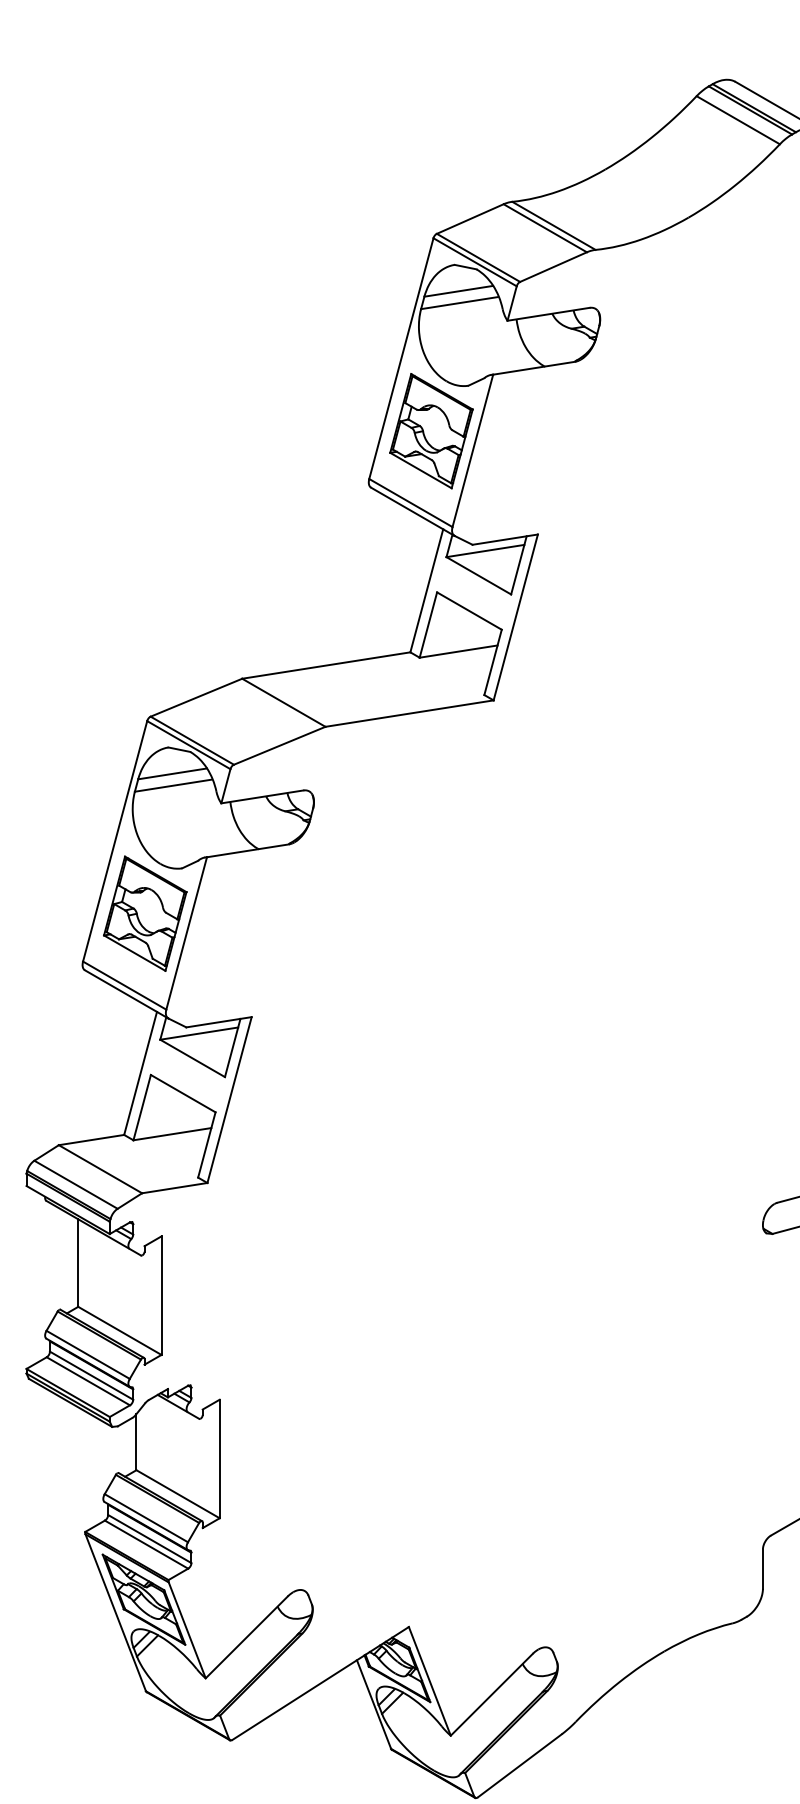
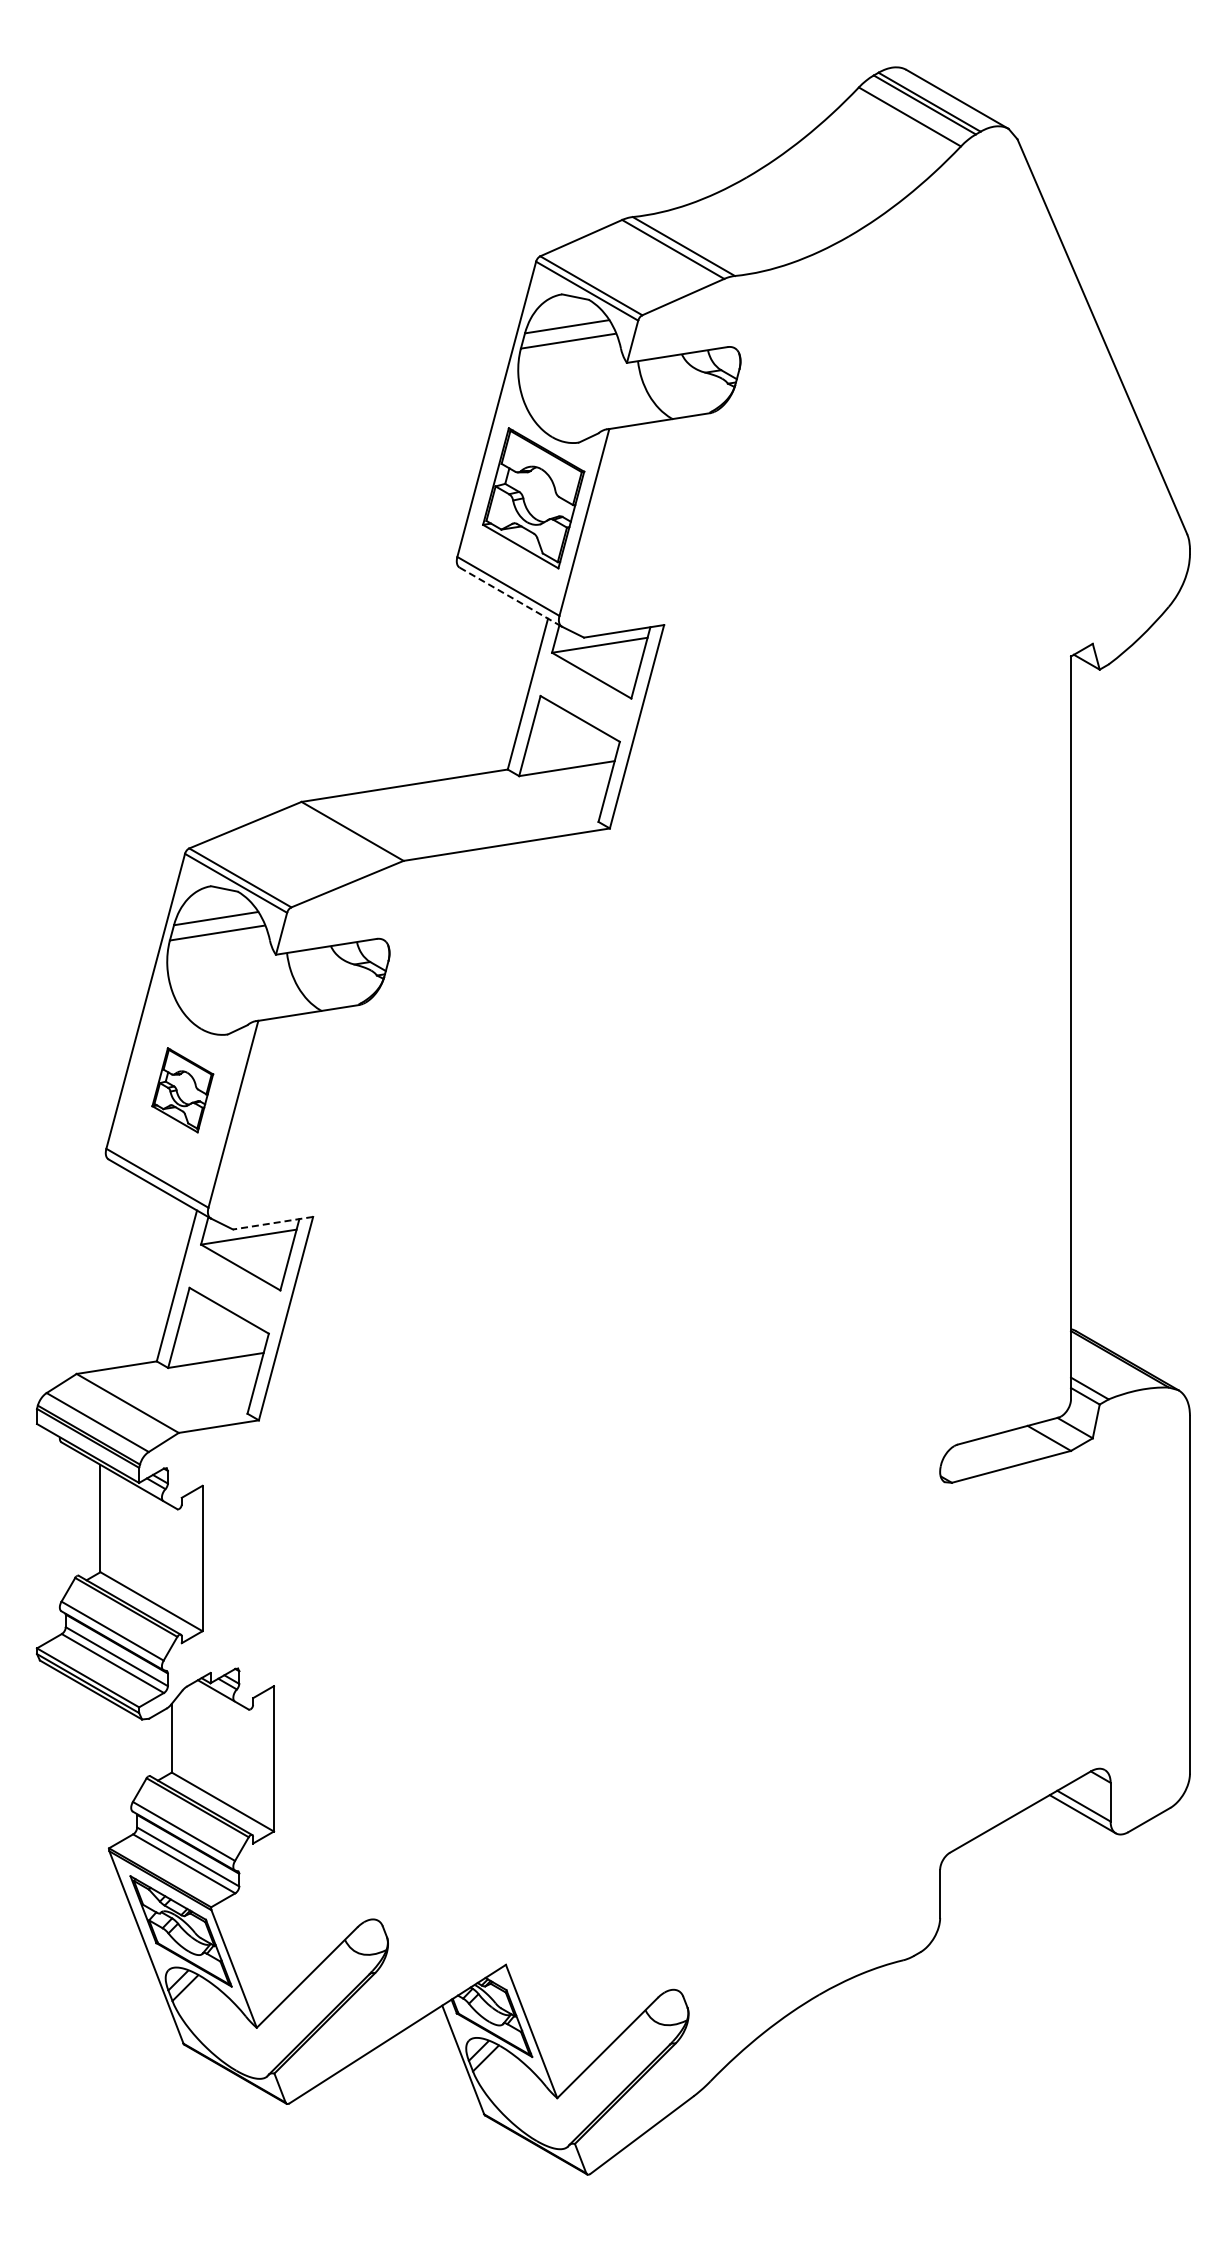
line: (412, 512) -> (510, 597), solid -> dashed
part: (145, 914) -> (182, 1090), size x0.6
line: (219, 1022) -> (273, 1223), solid -> dashed

